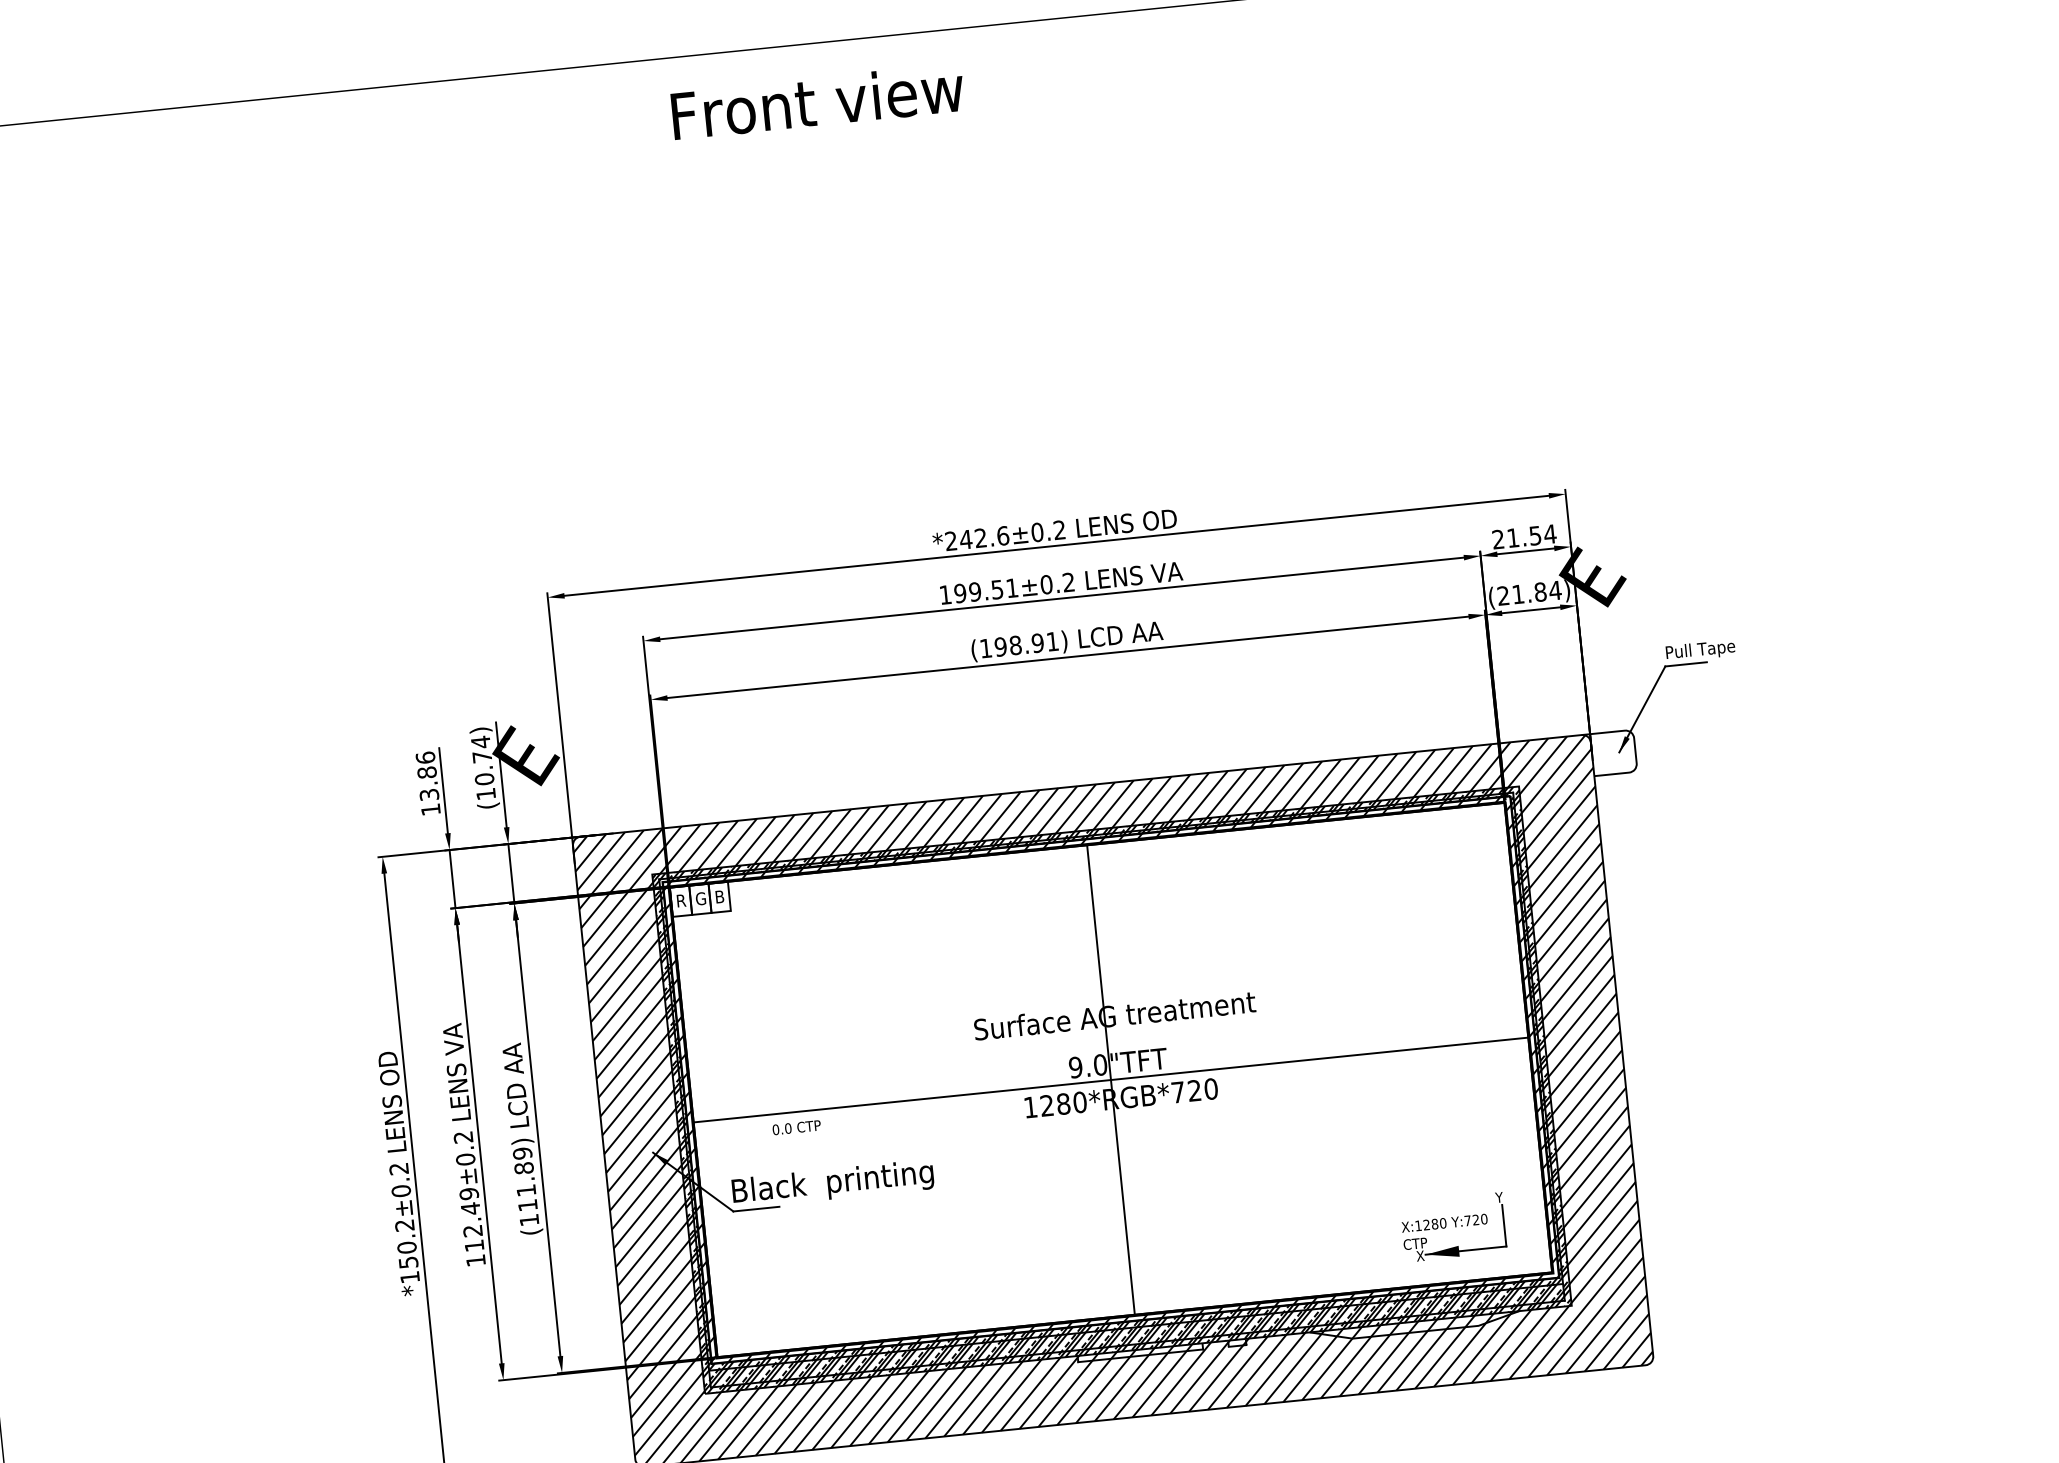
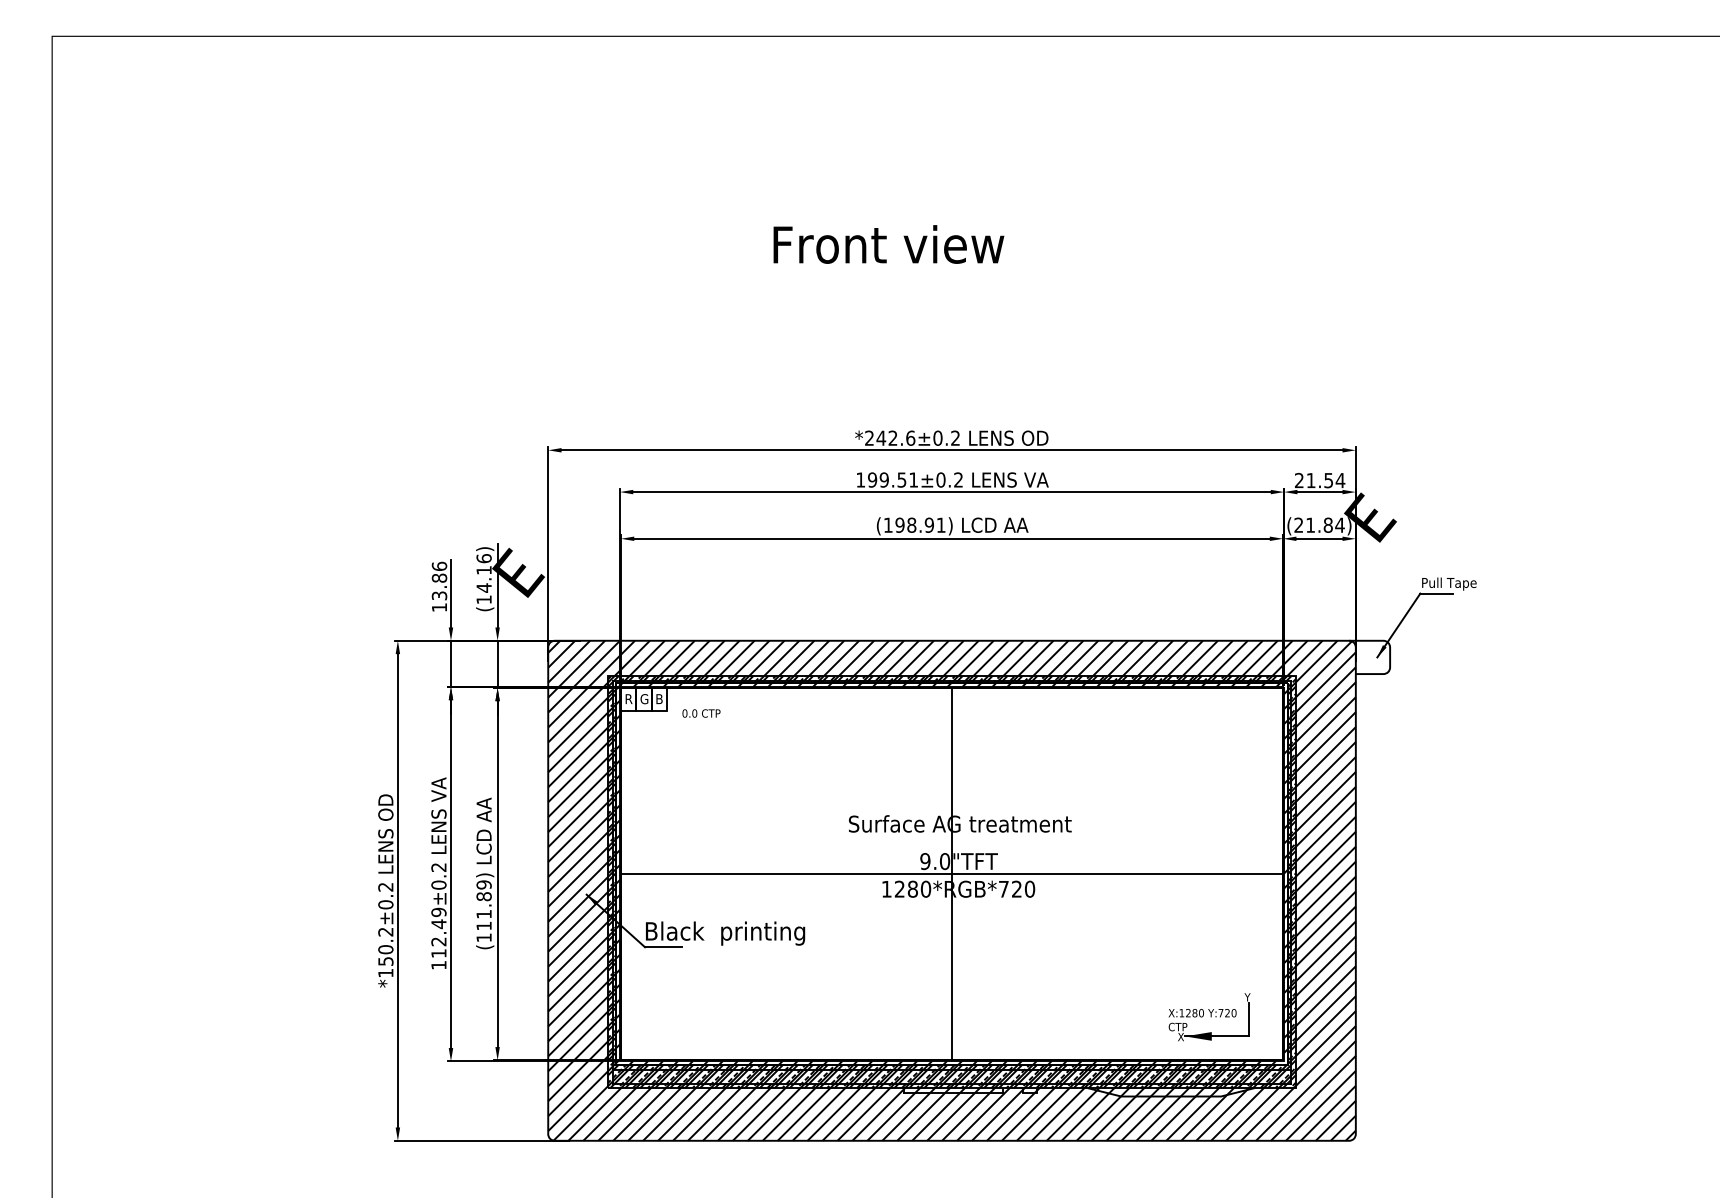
text: (817, 101) -> (888, 244), moved
text: (481, 759) -> (483, 572), (10.74) -> (14.16)
text: (796, 1127) -> (701, 713), moved

